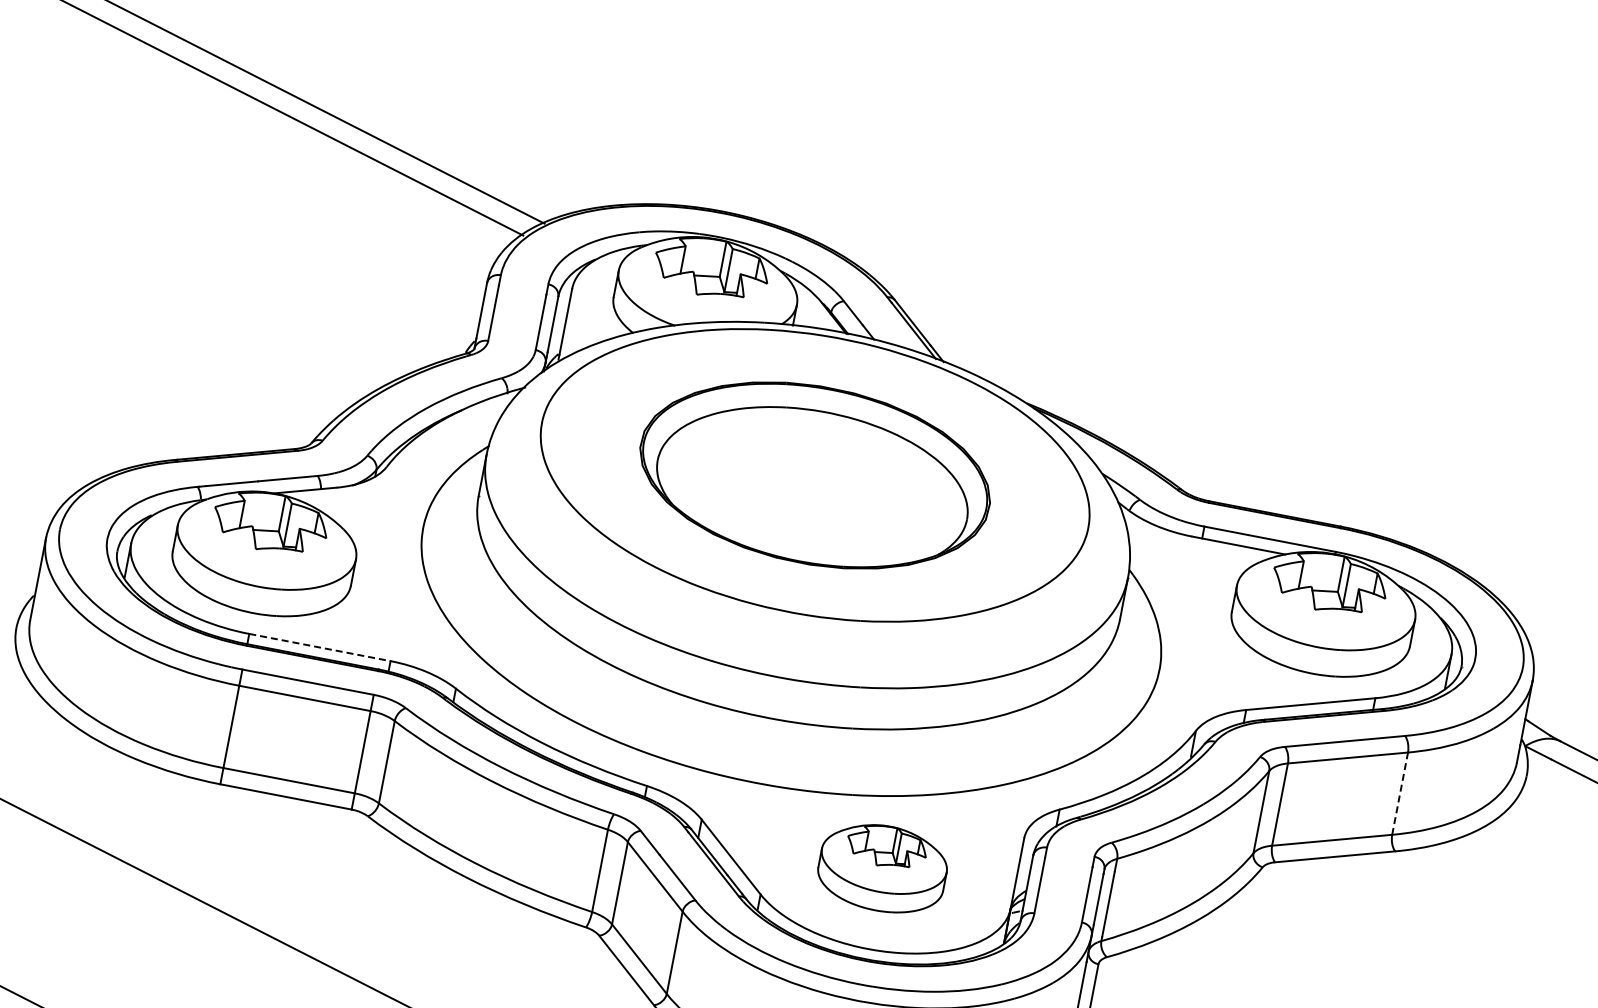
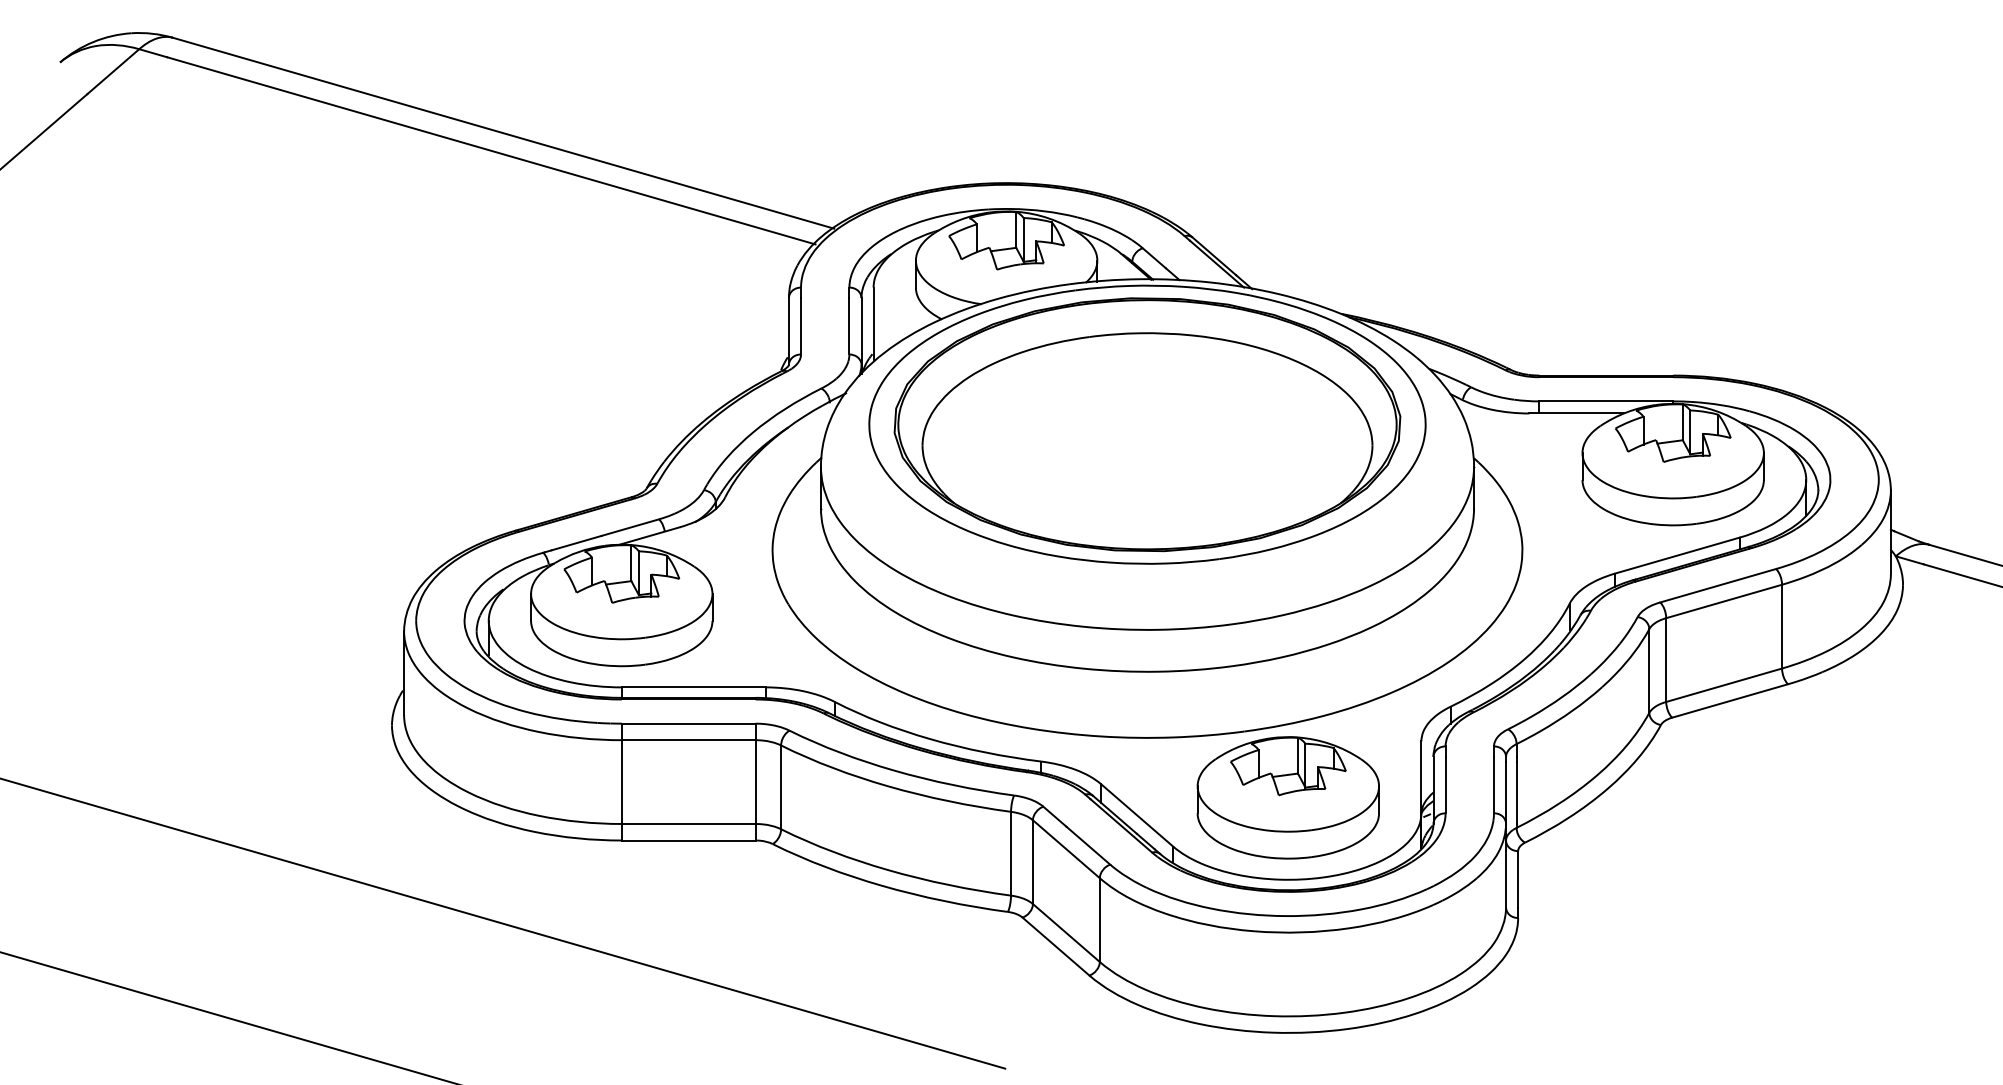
part: (815, 475) -> (1147, 424), size x1.43
line: (319, 647) -> (693, 687), dashed -> solid
line: (1400, 793) -> (1782, 626), dashed -> solid
part: (882, 867) -> (1287, 797), size x1.43

